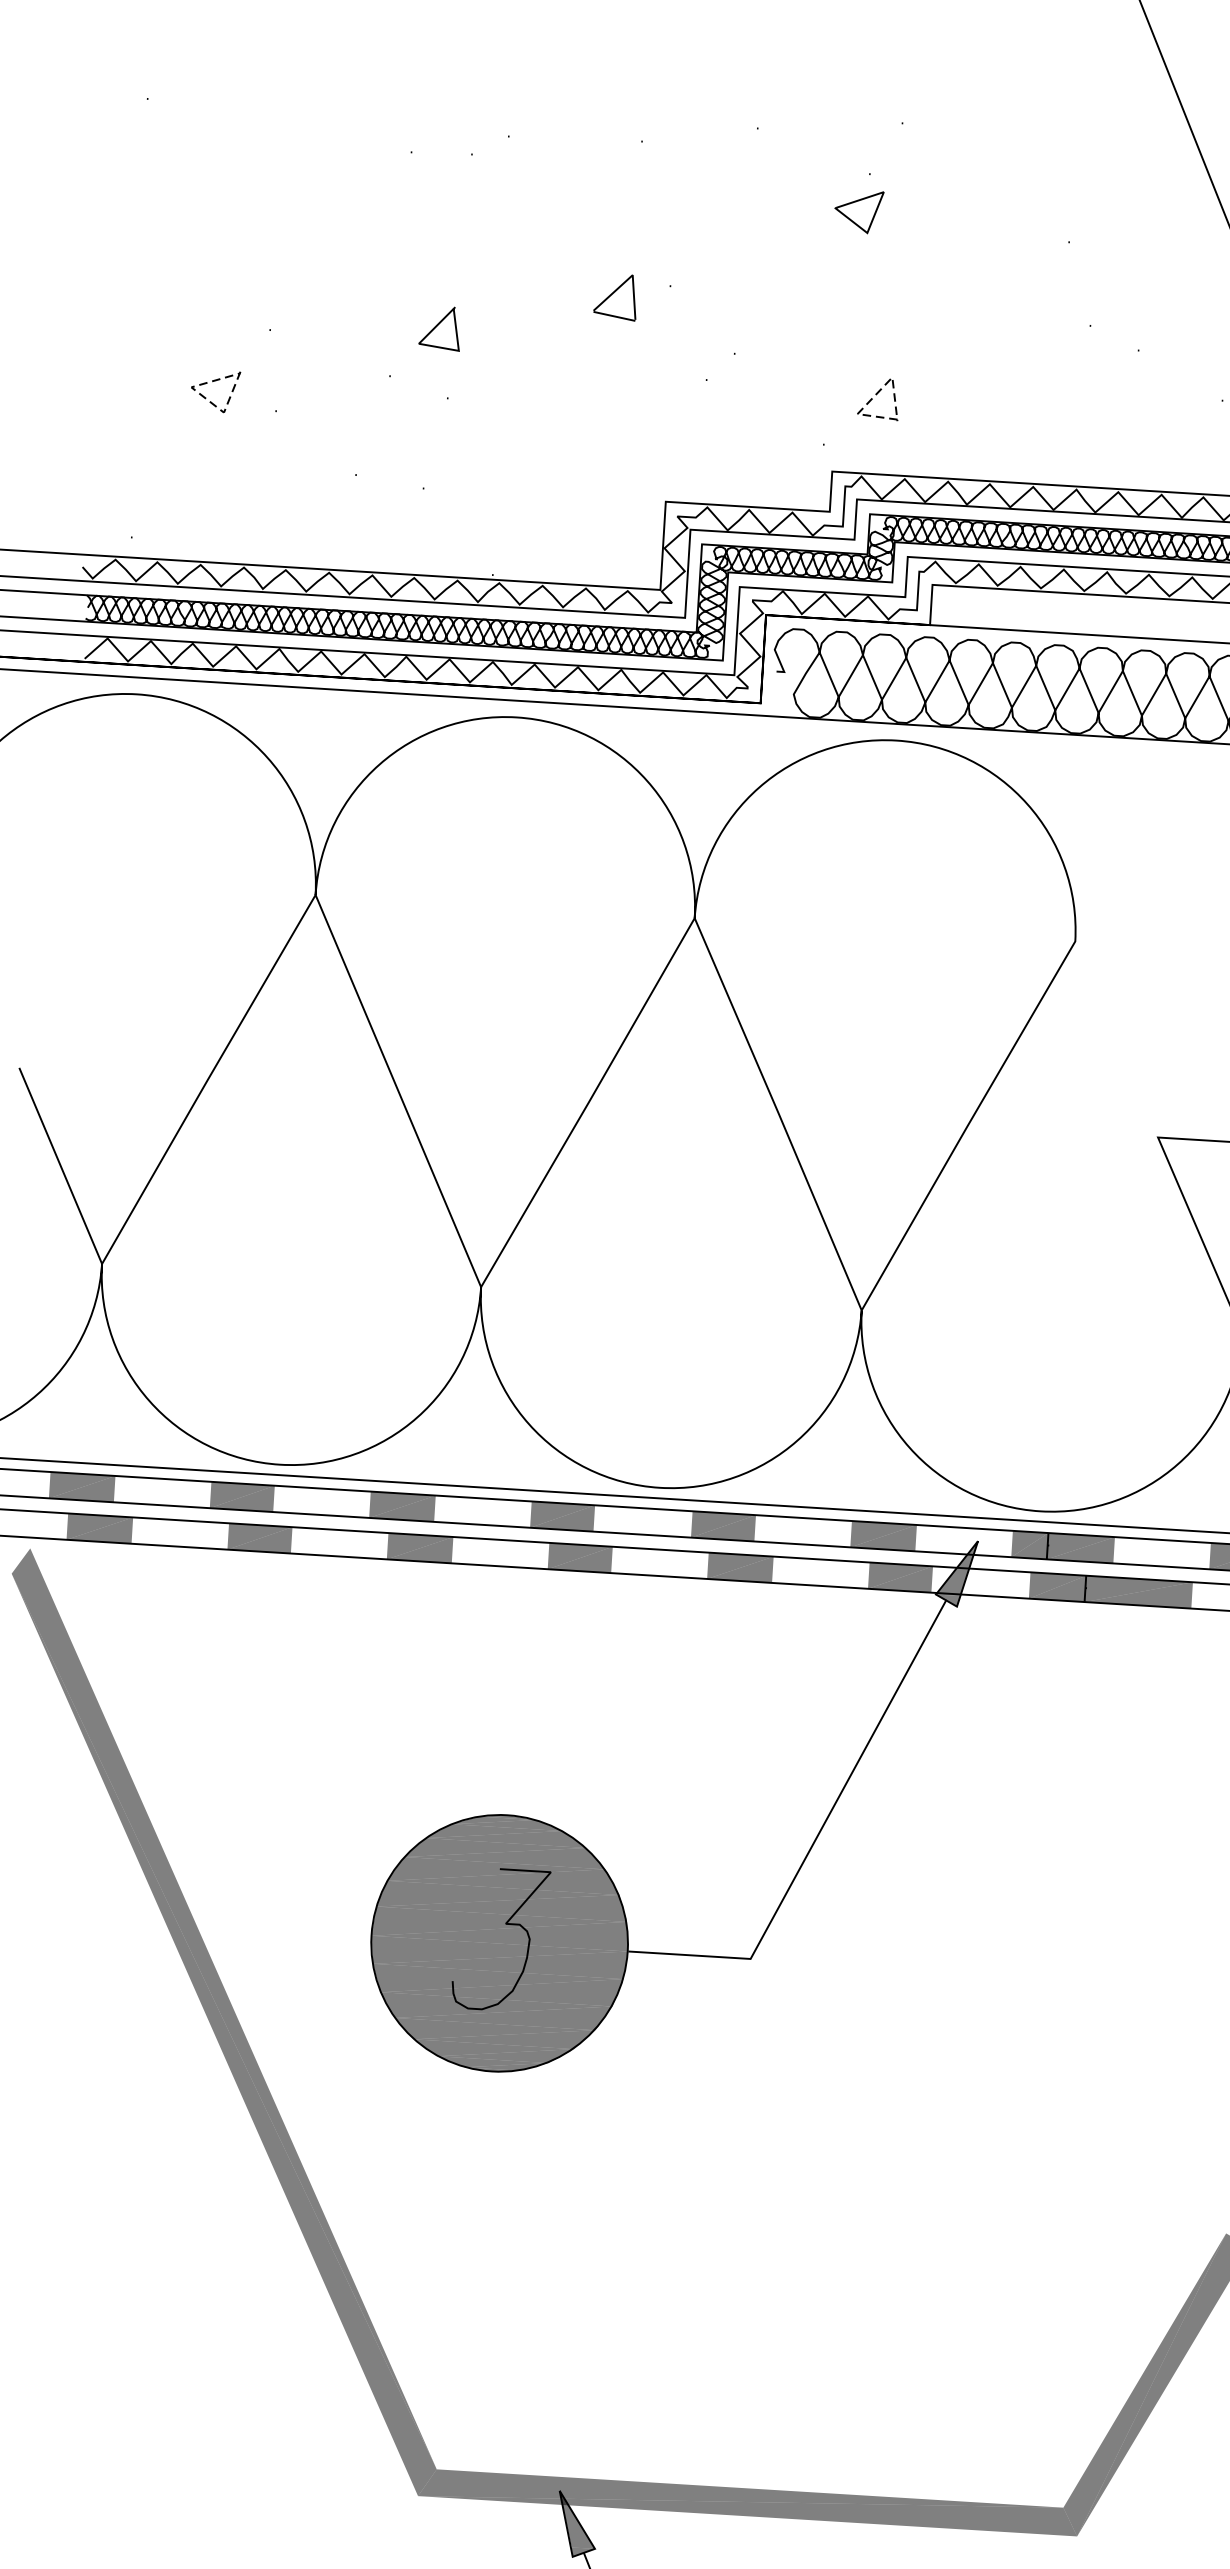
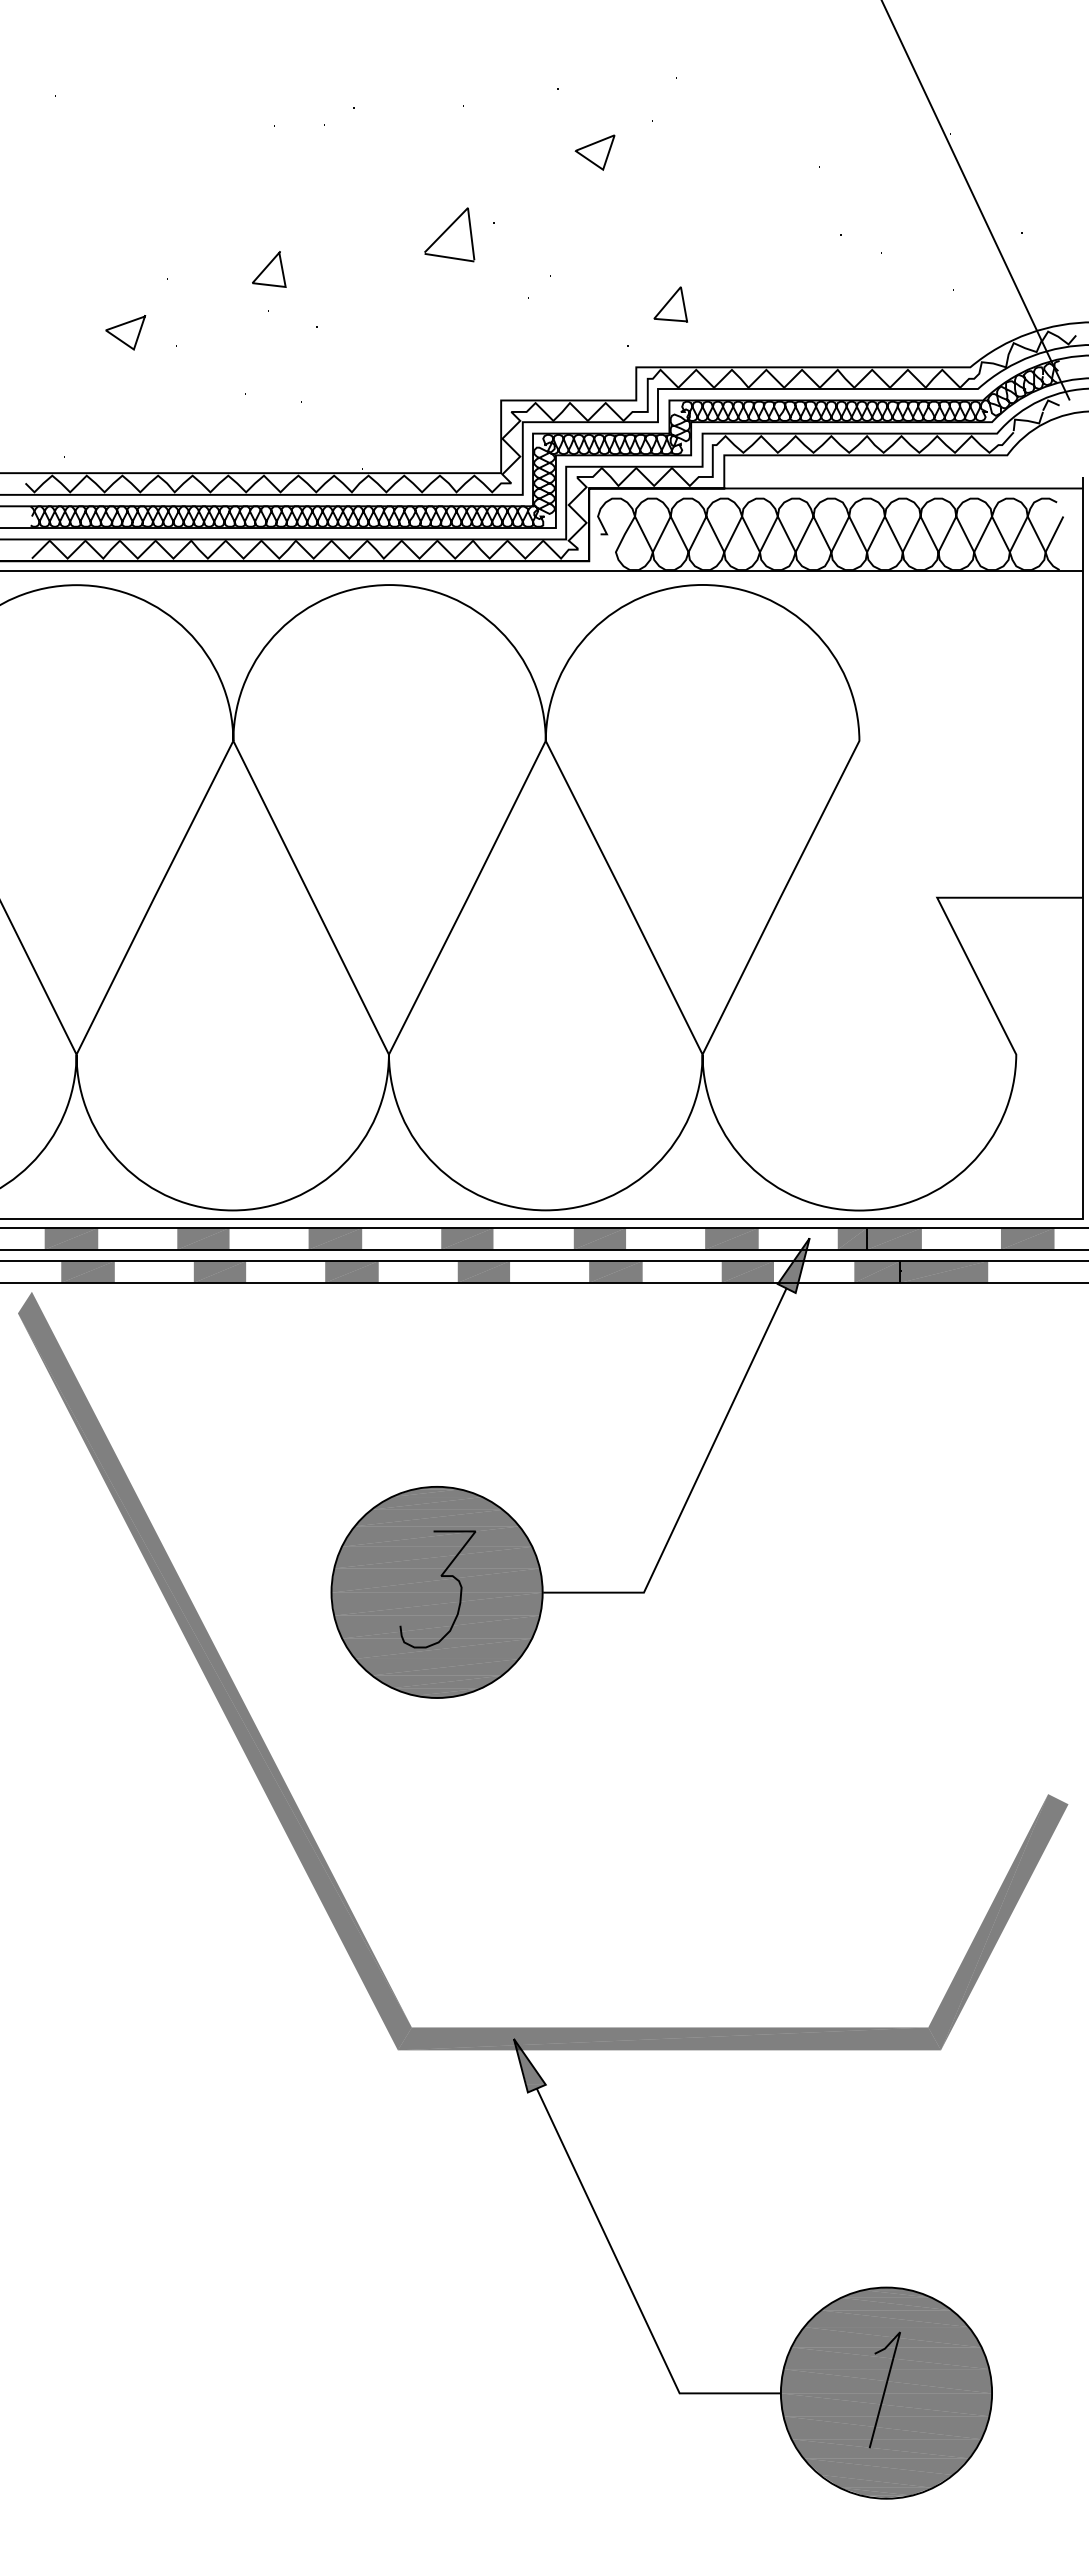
line: (856, 202) -> (592, 145), moved
part: (615, 296) -> (449, 234), size x1.43
line: (438, 325) -> (267, 267), moved
line: (876, 394) -> (668, 301), dashed -> solid
line: (204, 398) -> (117, 338), dashed -> solid

